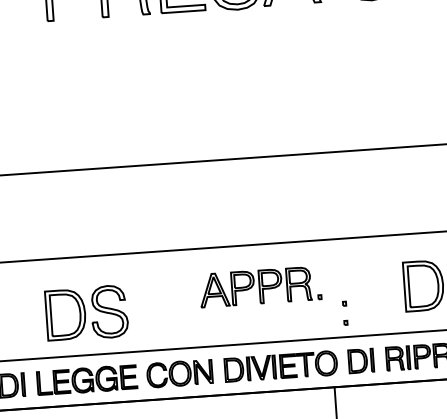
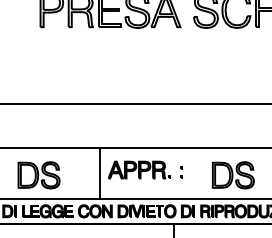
line: (184, 299) -> (100, 173), added
part: (85, 313) -> (38, 175), moved
part: (344, 313) -> (181, 172), moved

